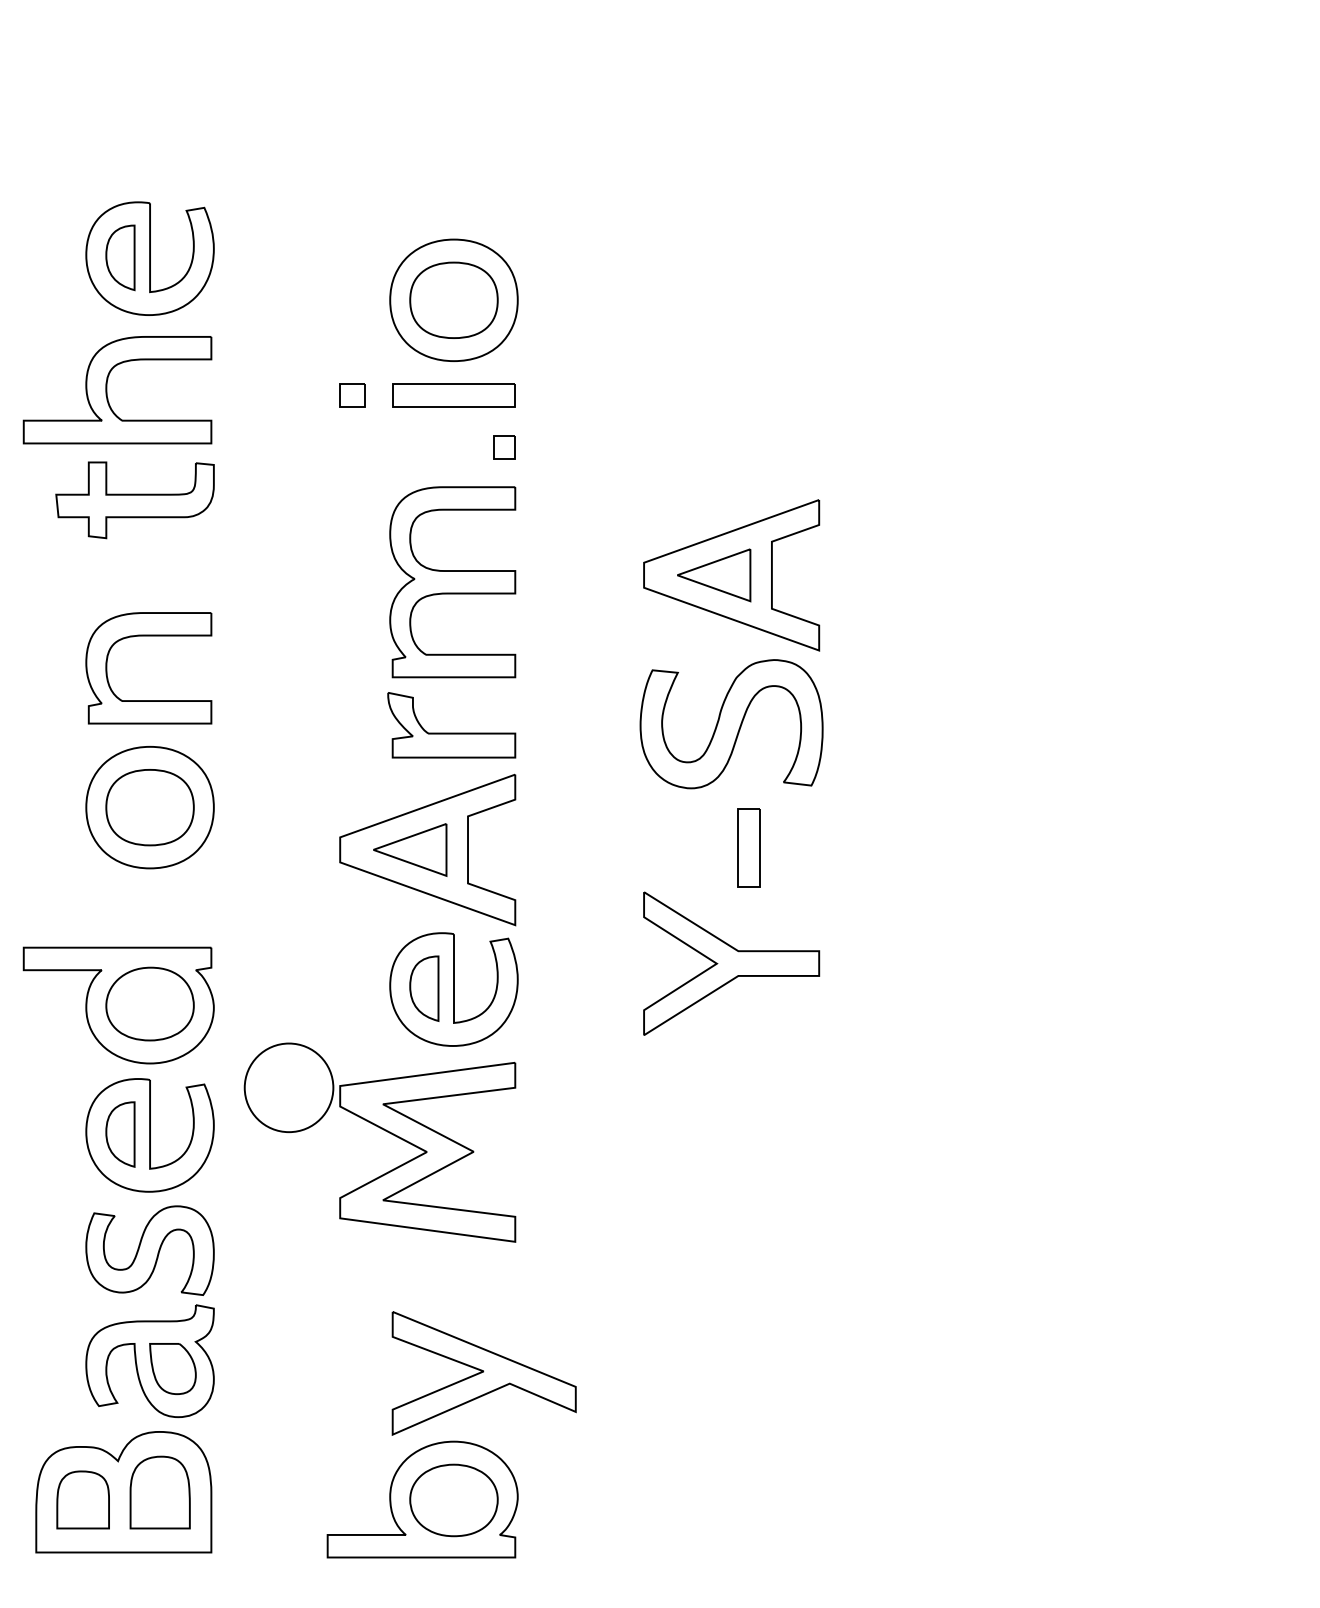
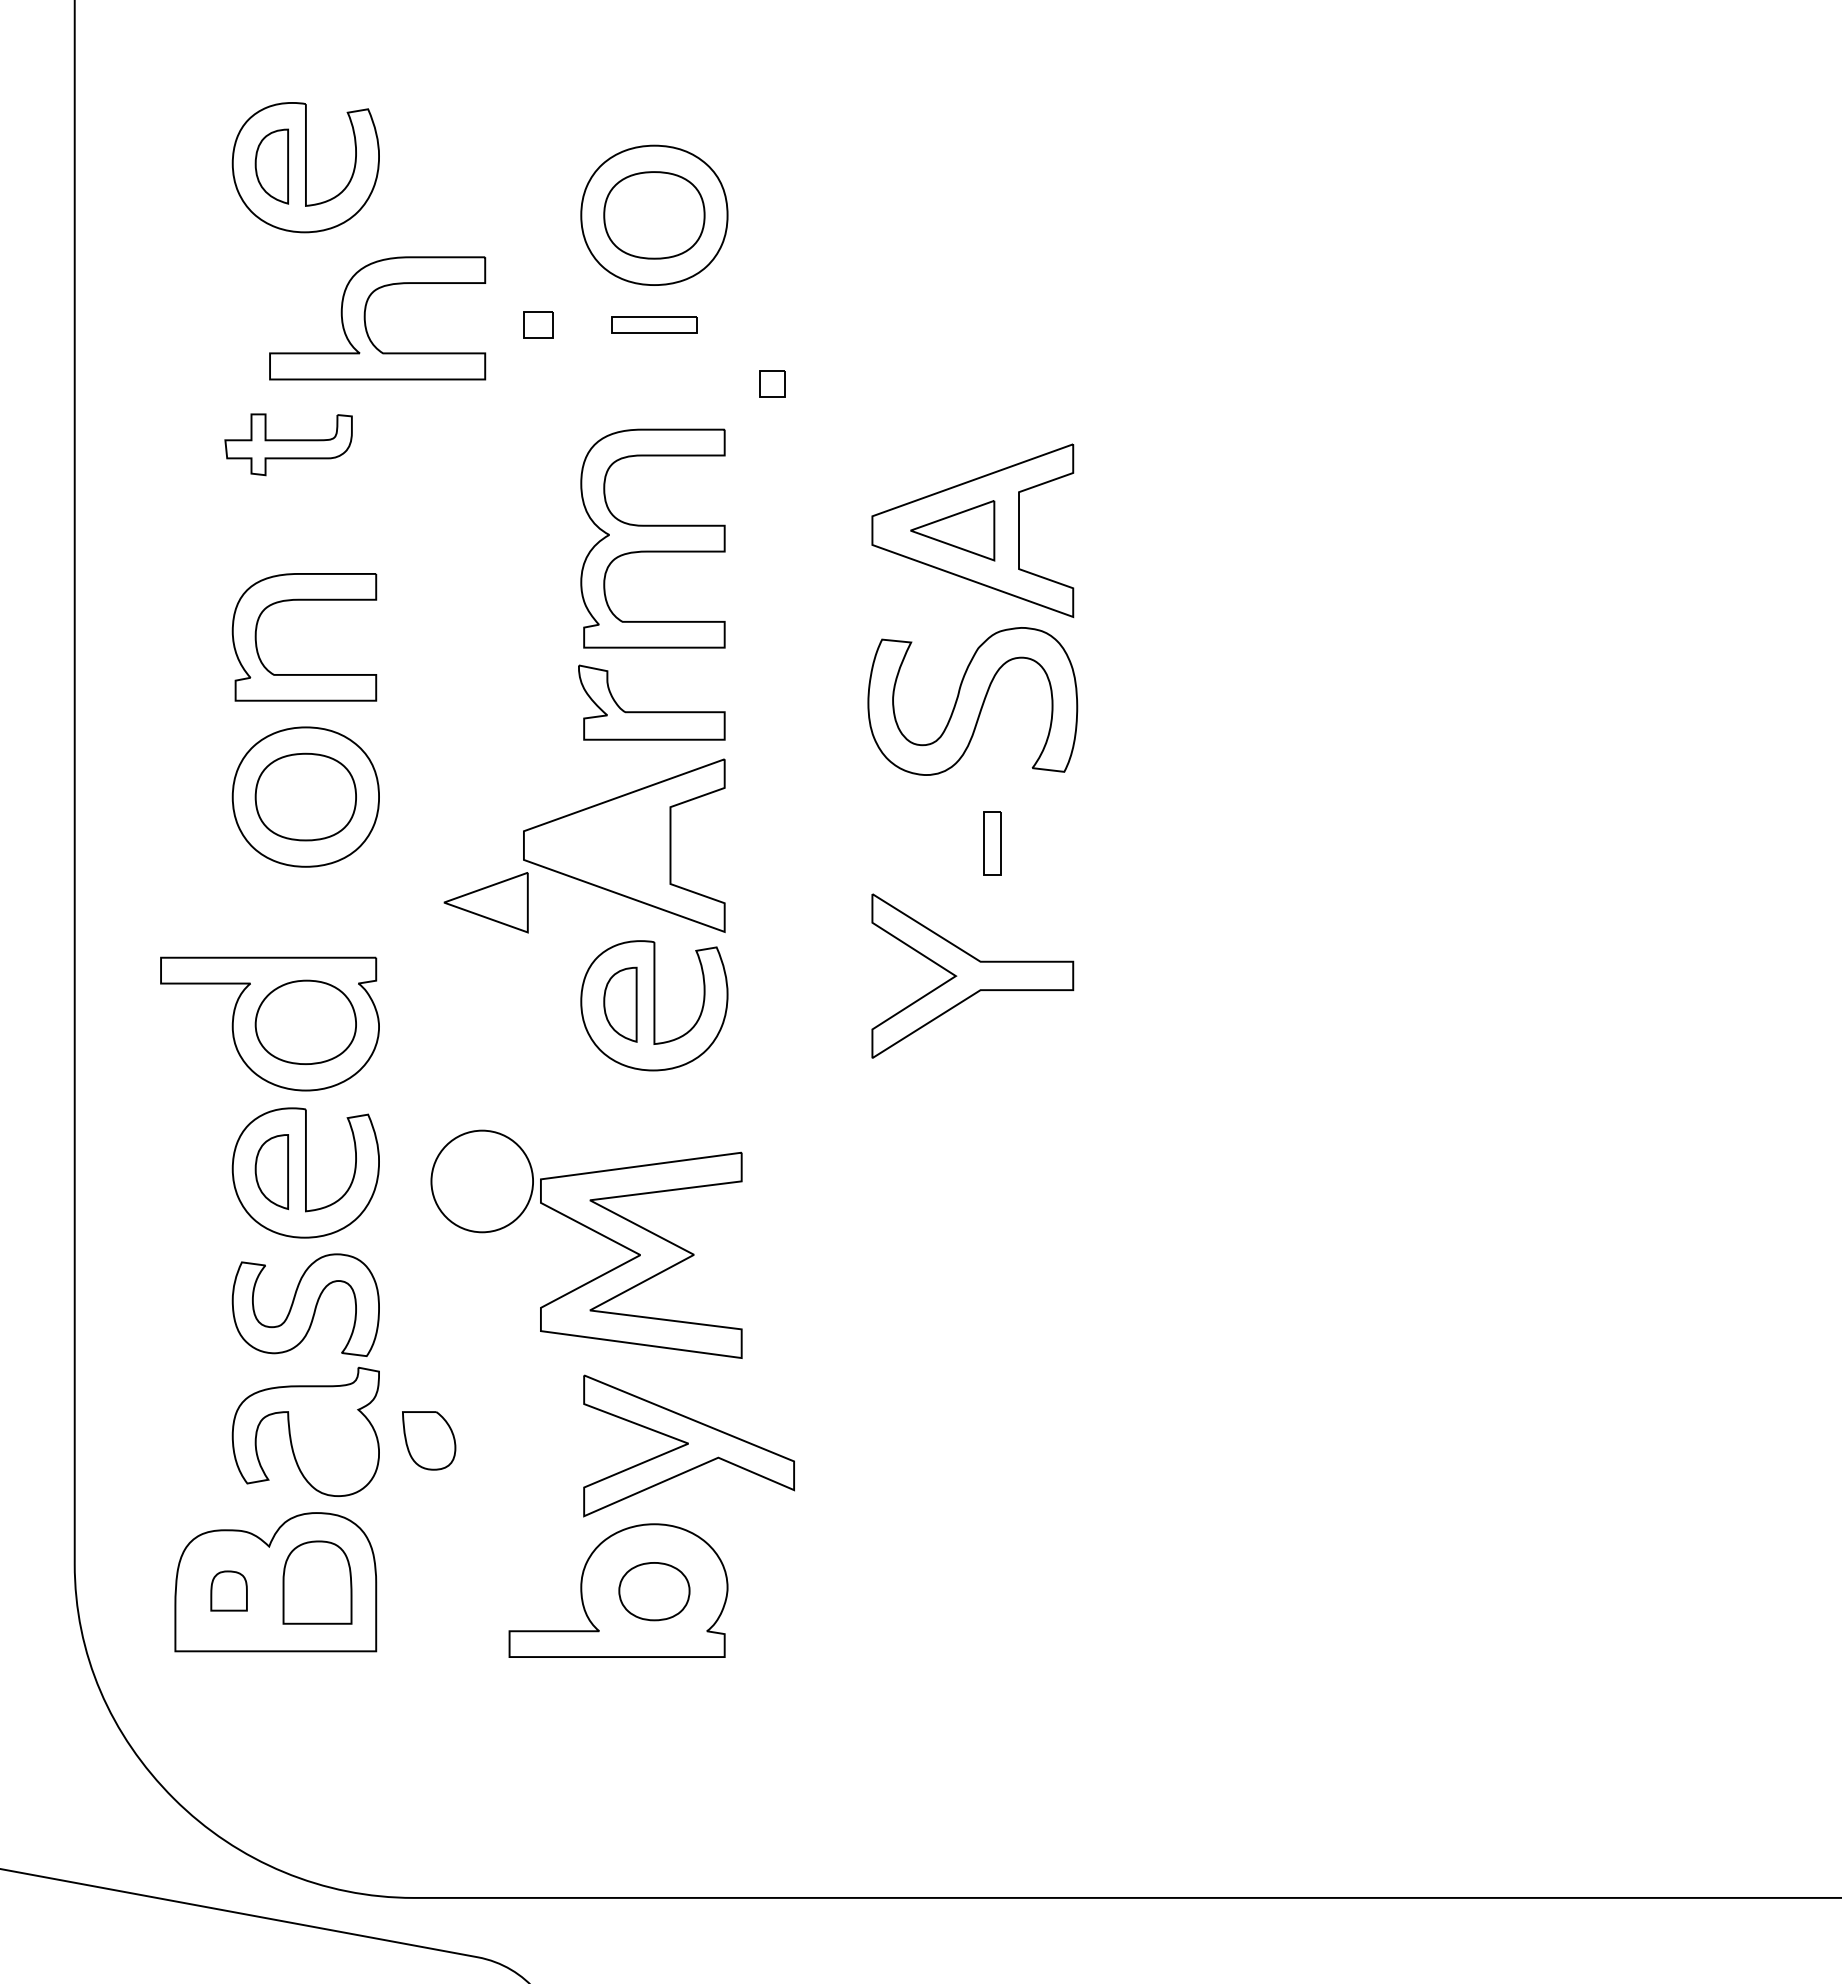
part: (107, 390) -> (365, 318), moved
part: (454, 395) -> (654, 324), size x0.6
part: (504, 446) -> (772, 383), moved
part: (134, 500) -> (288, 444), size x0.7
part: (748, 848) -> (992, 843), size x0.7
part: (409, 849) -> (485, 902), moved
part: (386, 1131) -> (593, 1231), moved
part: (173, 1368) -> (429, 1440), moved
part: (82, 1499) -> (228, 1590), size x0.6
part: (454, 1500) -> (654, 1591), size x0.7

